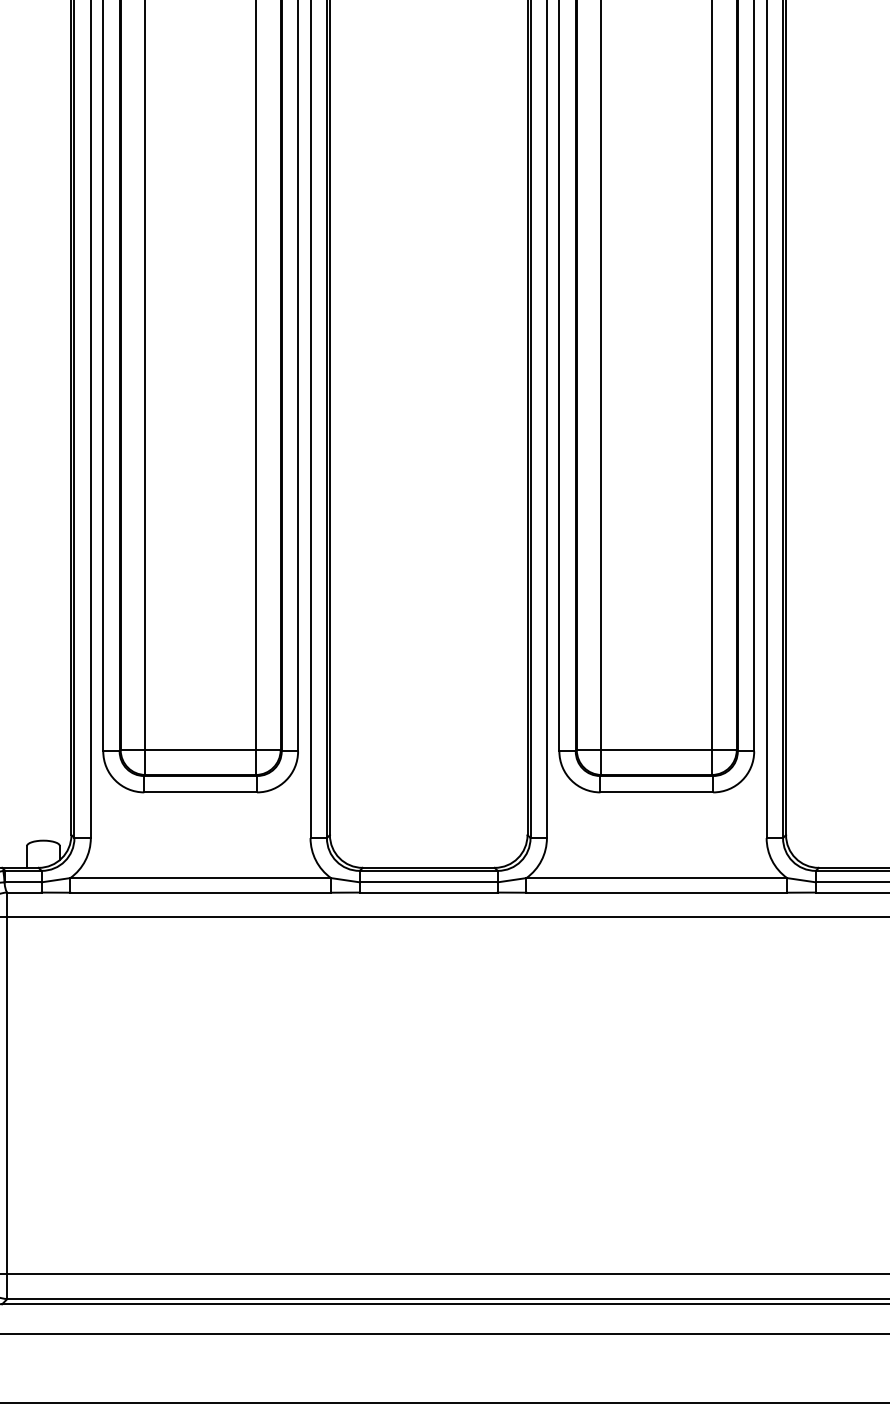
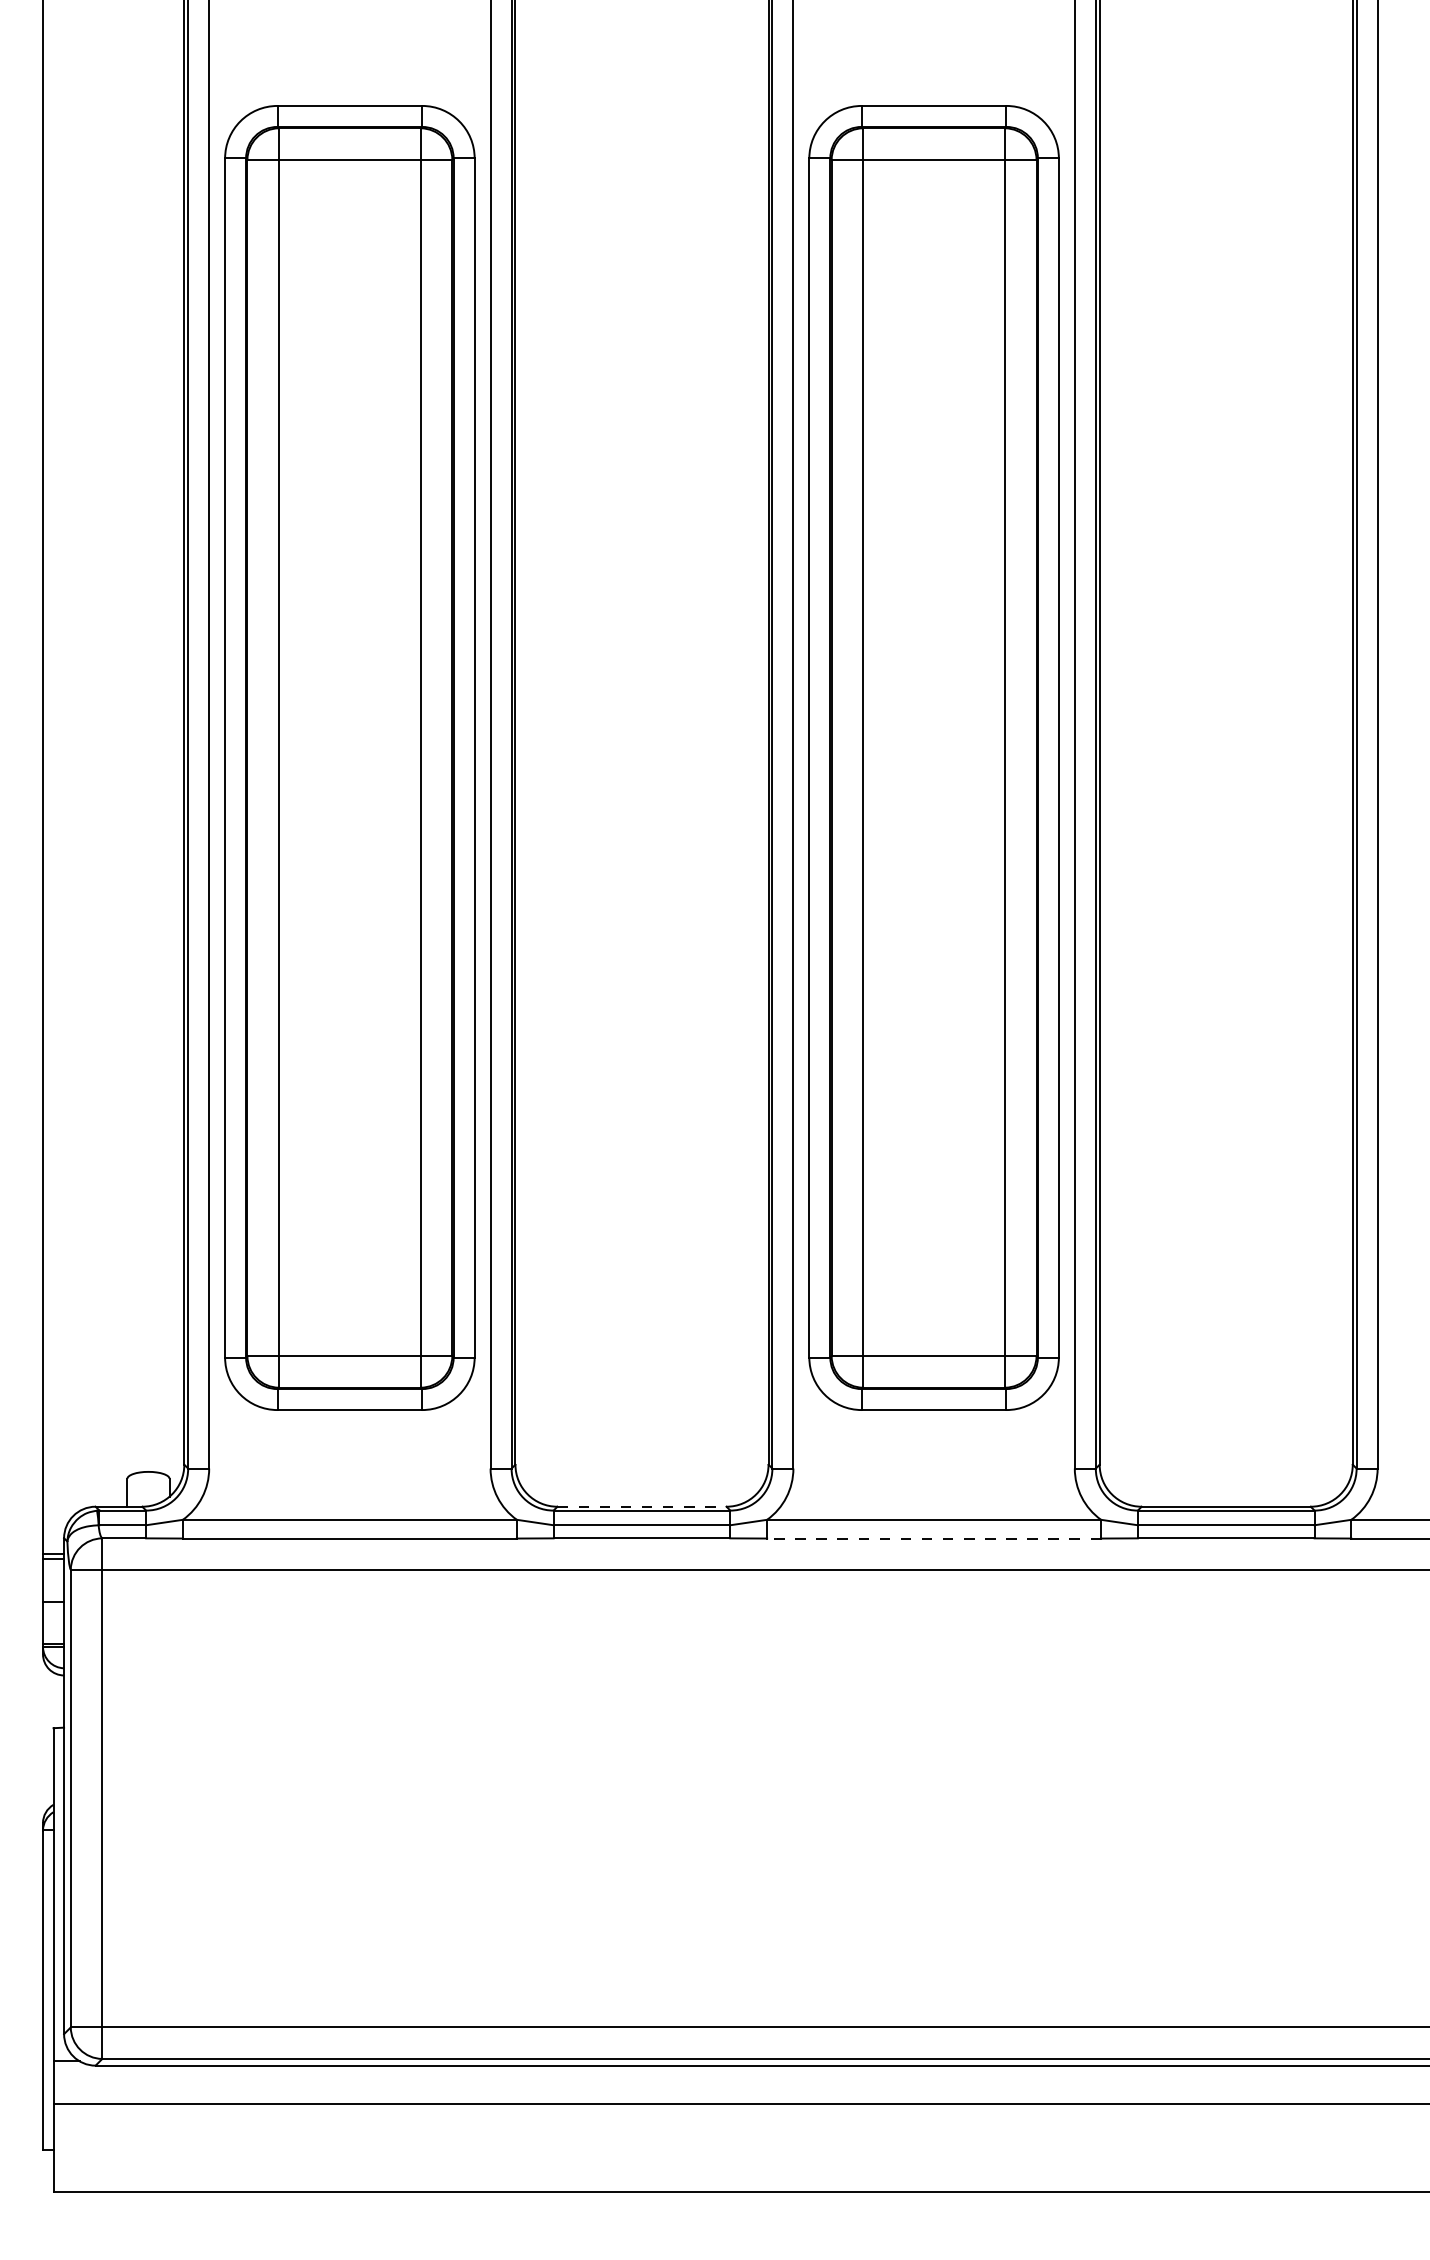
line: (429, 867) -> (642, 1506), solid -> dashed
line: (657, 892) -> (934, 1538), solid -> dashed

